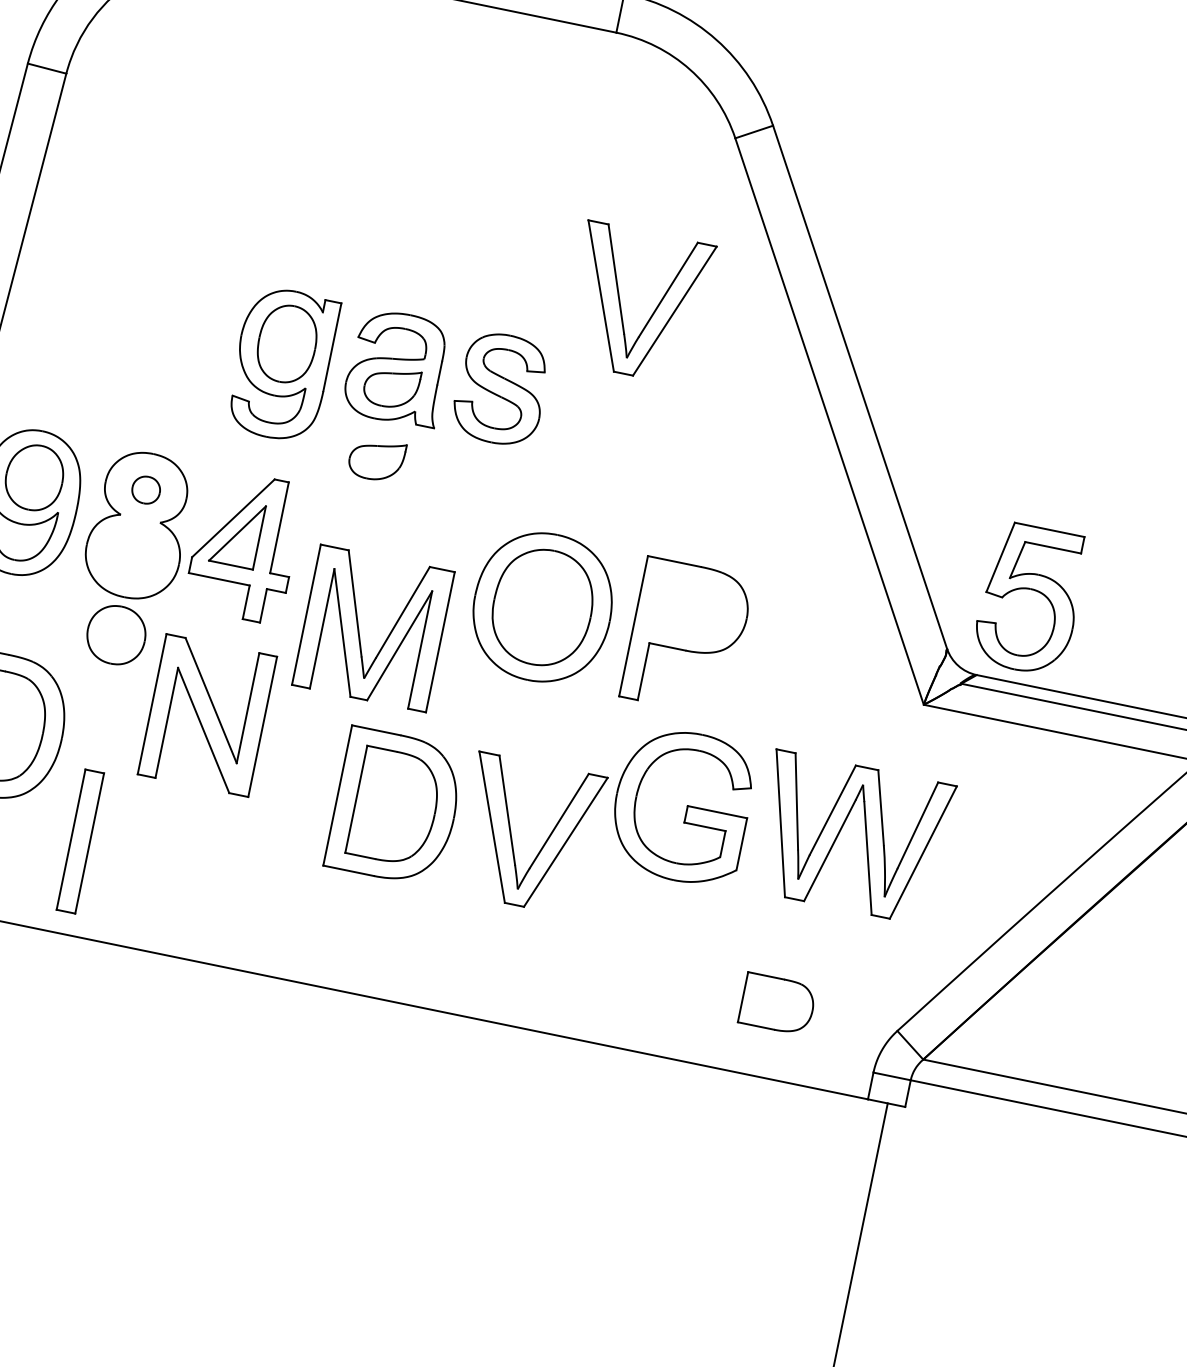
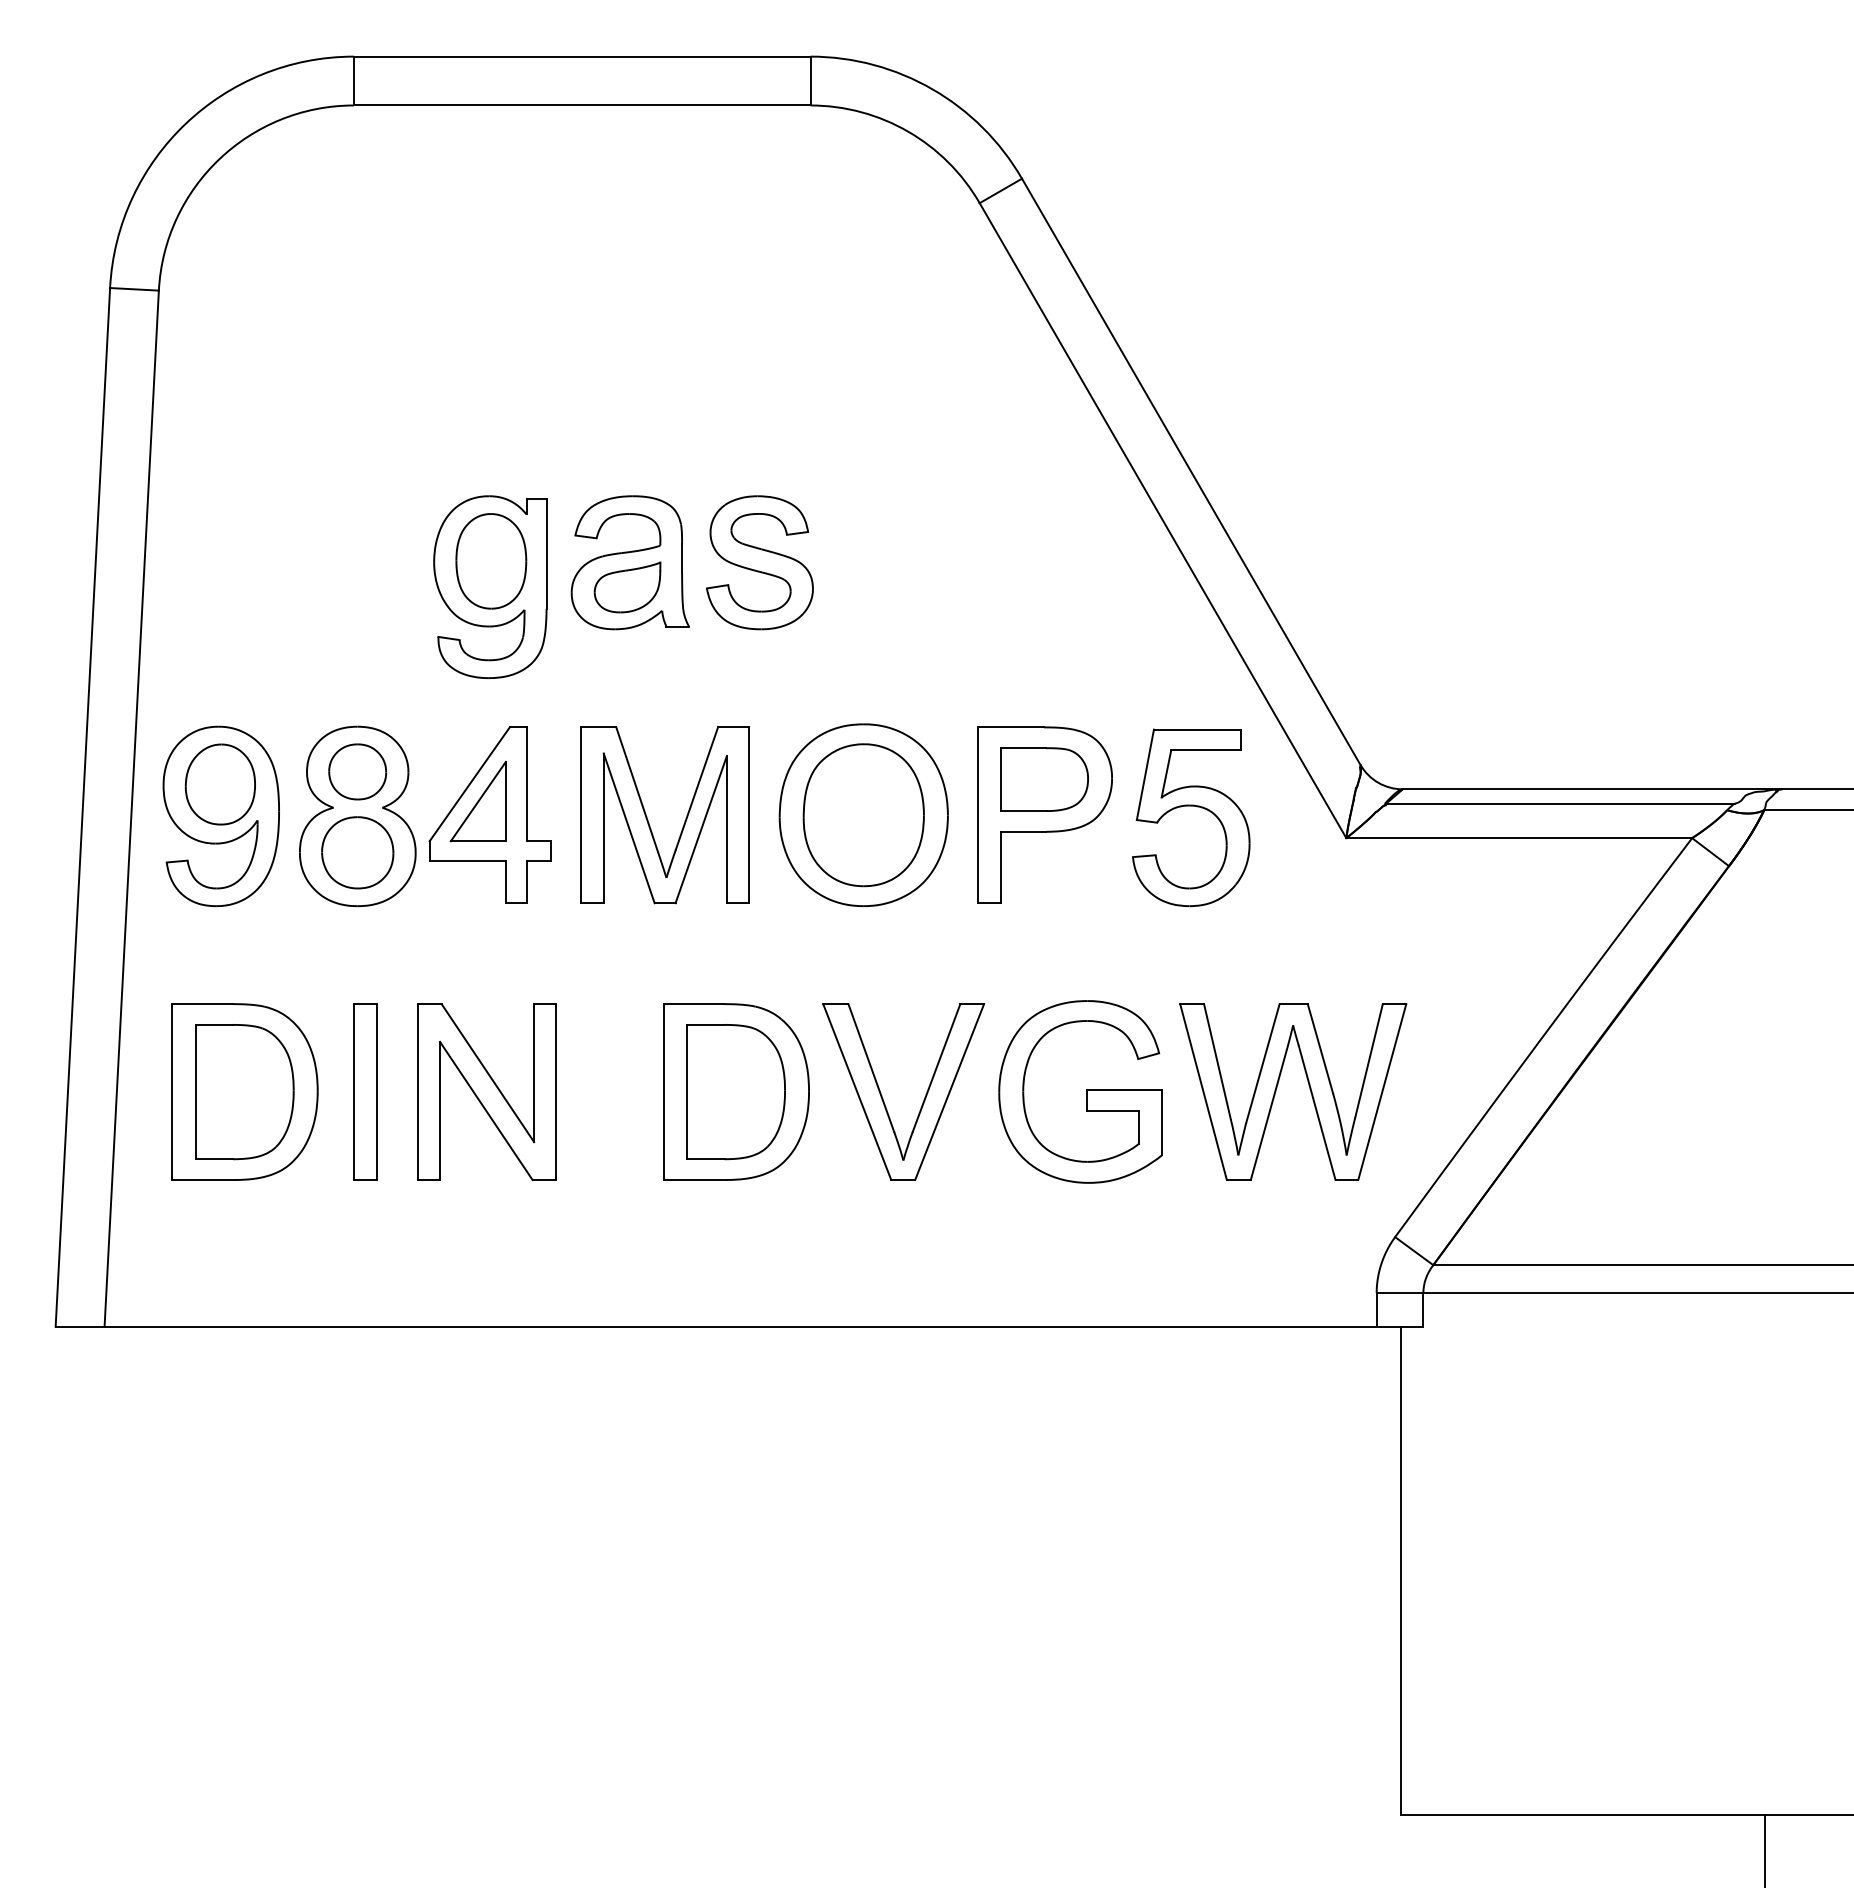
part: (621, 305) -> (883, 432), removed
part: (376, 459) -> (627, 678), removed
part: (146, 489) -> (357, 771), size x1.67
part: (1032, 590) -> (1191, 806), moved
part: (359, 629) -> (648, 819), moved
part: (116, 634) -> (357, 852), moved
part: (207, 715) -> (486, 1091), moved
part: (682, 805) -> (1080, 1091), moved
part: (865, 838) -> (1309, 1089), moved
part: (80, 841) -> (365, 1091), moved
part: (777, 1004) -> (1044, 779), moved

